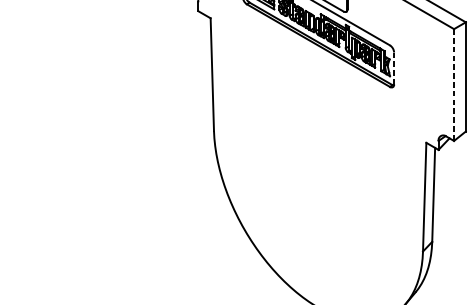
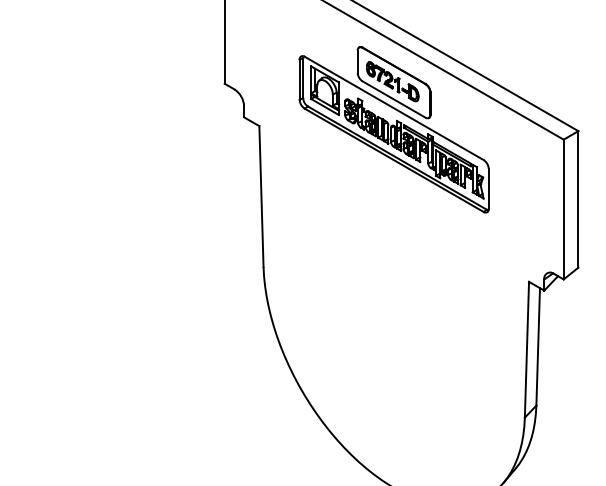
line: (393, 68) -> (488, 188), dashed -> solid
line: (453, 84) -> (563, 209), dashed -> solid

